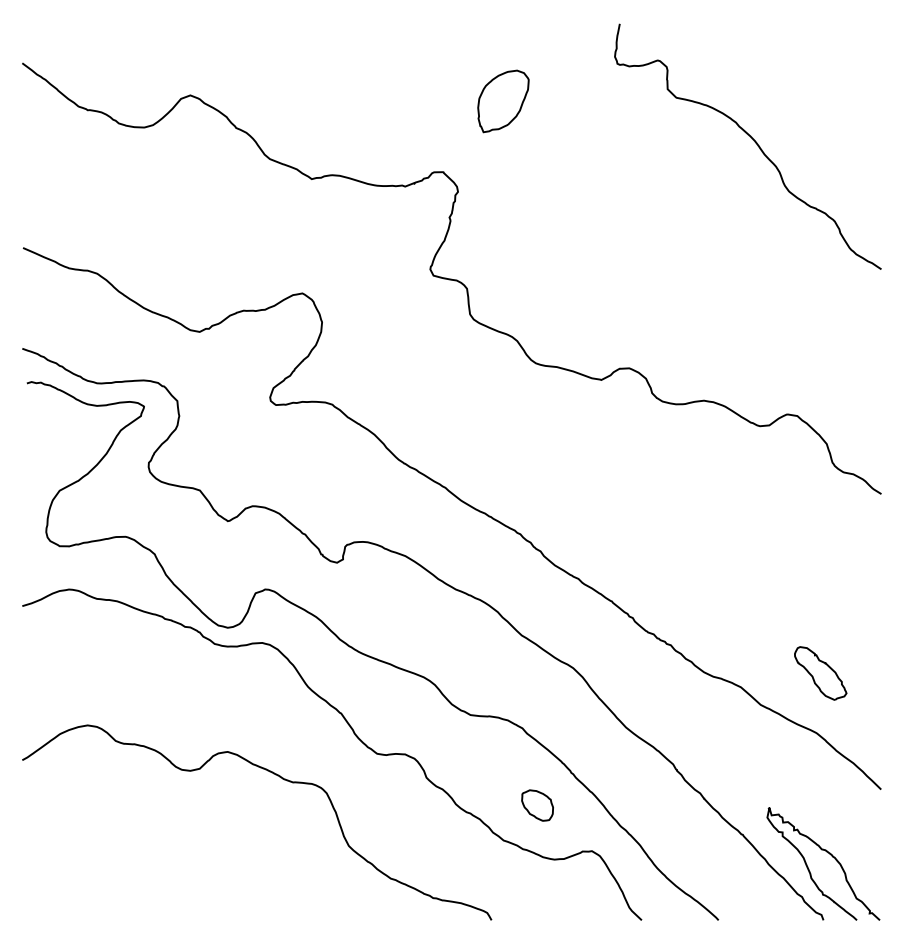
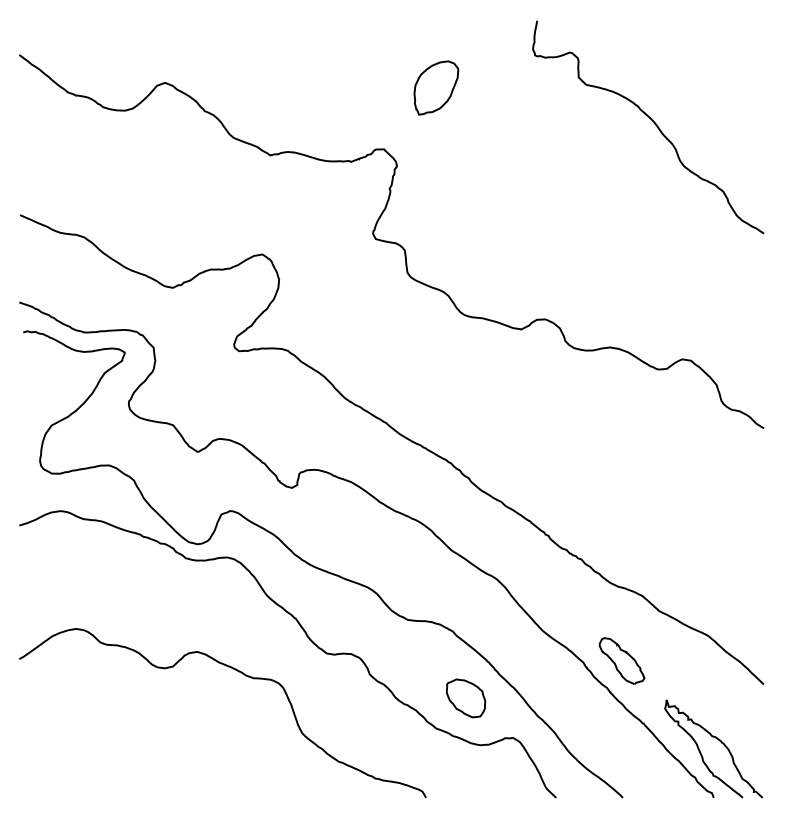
part: (820, 673) -> (621, 661), moved
part: (537, 805) -> (465, 698), size x1.43

